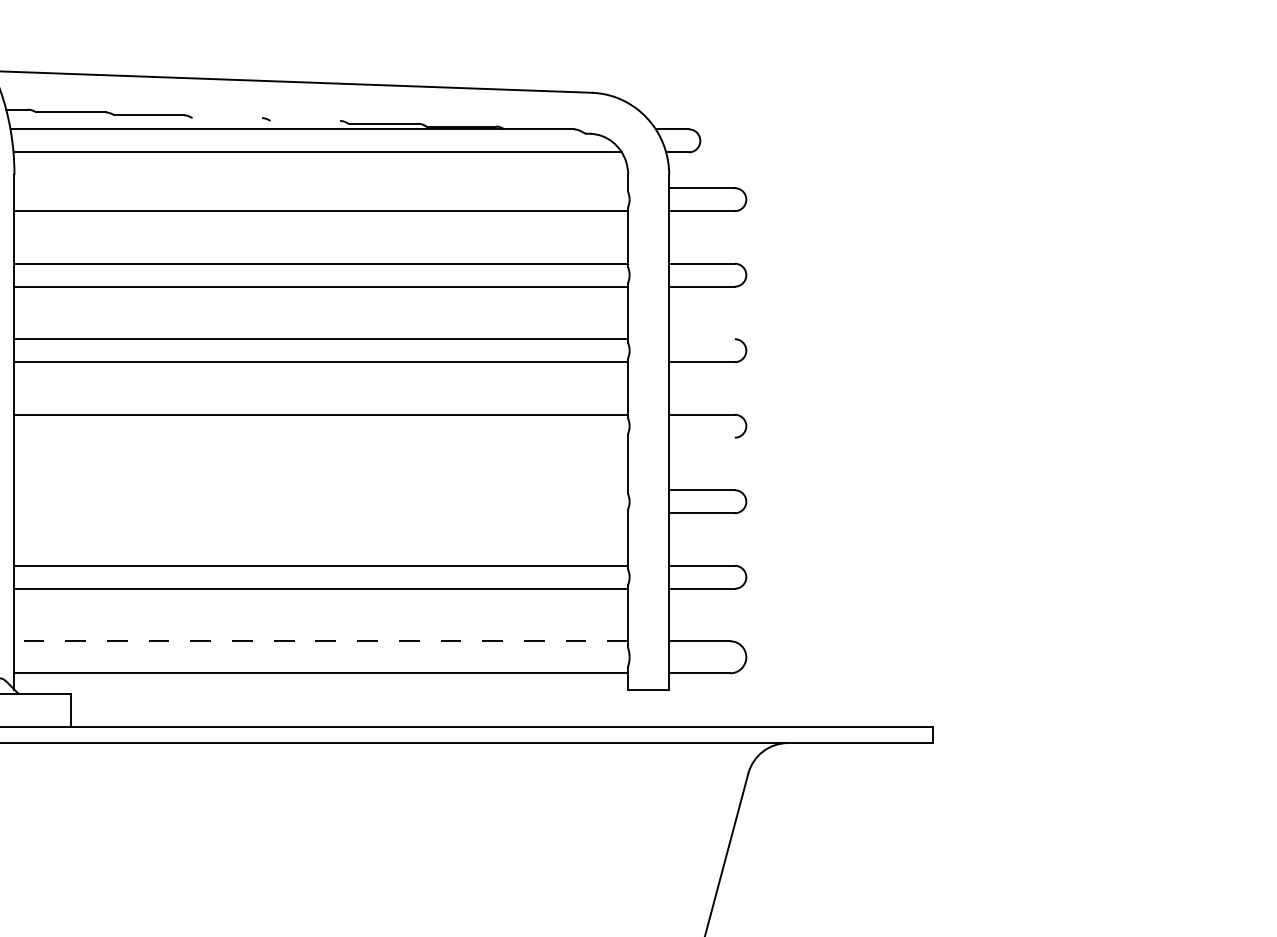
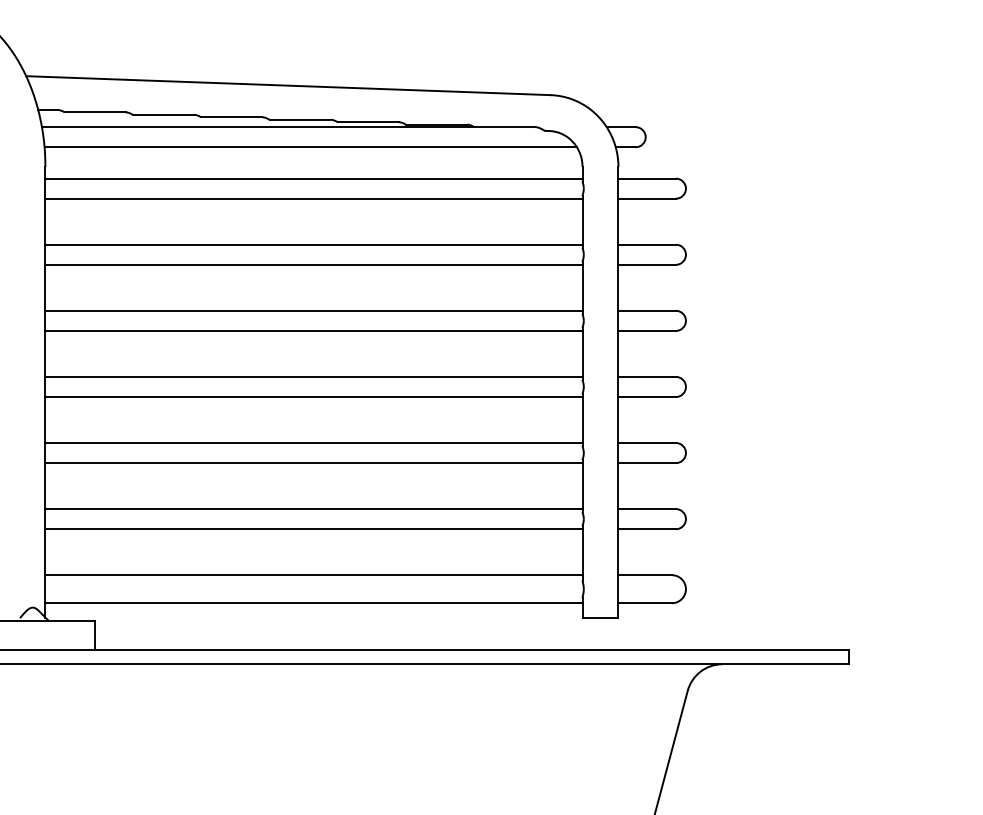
line: (227, 118) -> (231, 117), added
line: (305, 120) -> (300, 119), added
line: (321, 188) -> (314, 178), added
line: (701, 339) -> (646, 311), added
line: (321, 437) -> (314, 396), added
line: (701, 437) -> (646, 396), added
line: (321, 490) -> (314, 443), added
line: (321, 513) -> (314, 463), added
line: (321, 641) -> (314, 575), dashed -> solid

